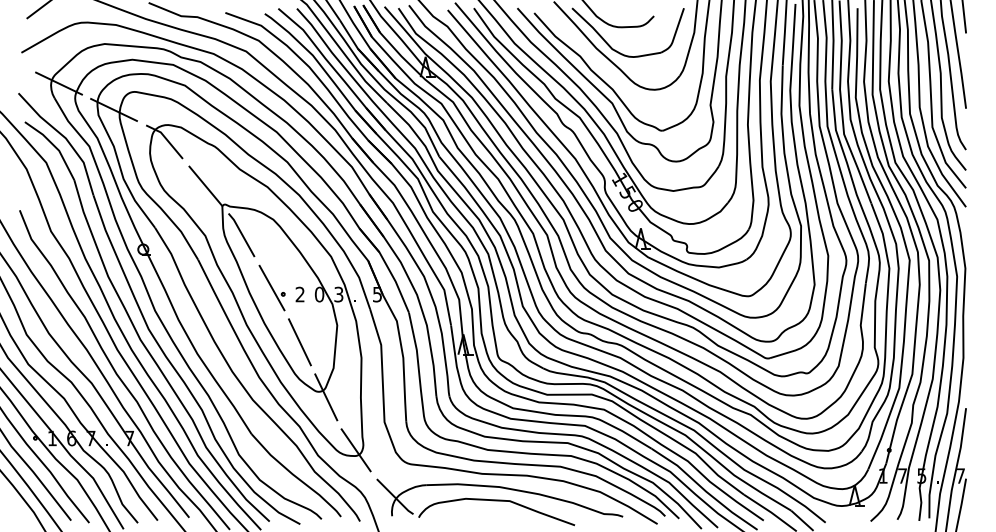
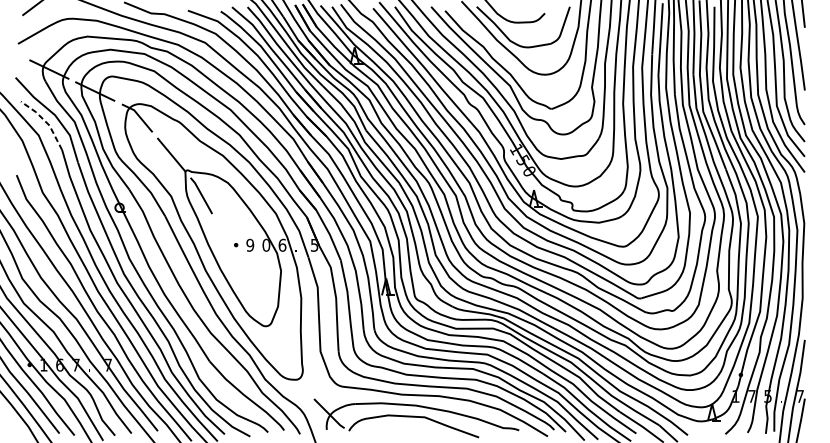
line: (54, 146) -> (45, 121), solid -> dashed
line: (271, 287) -> (226, 239), removed
text: (299, 294) -> (249, 245), 2 -> 9
text: (338, 294) -> (282, 245), 3 -> 6
line: (299, 342) -> (249, 285), removed
line: (326, 397) -> (272, 331), removed
line: (355, 450) -> (296, 375), removed

